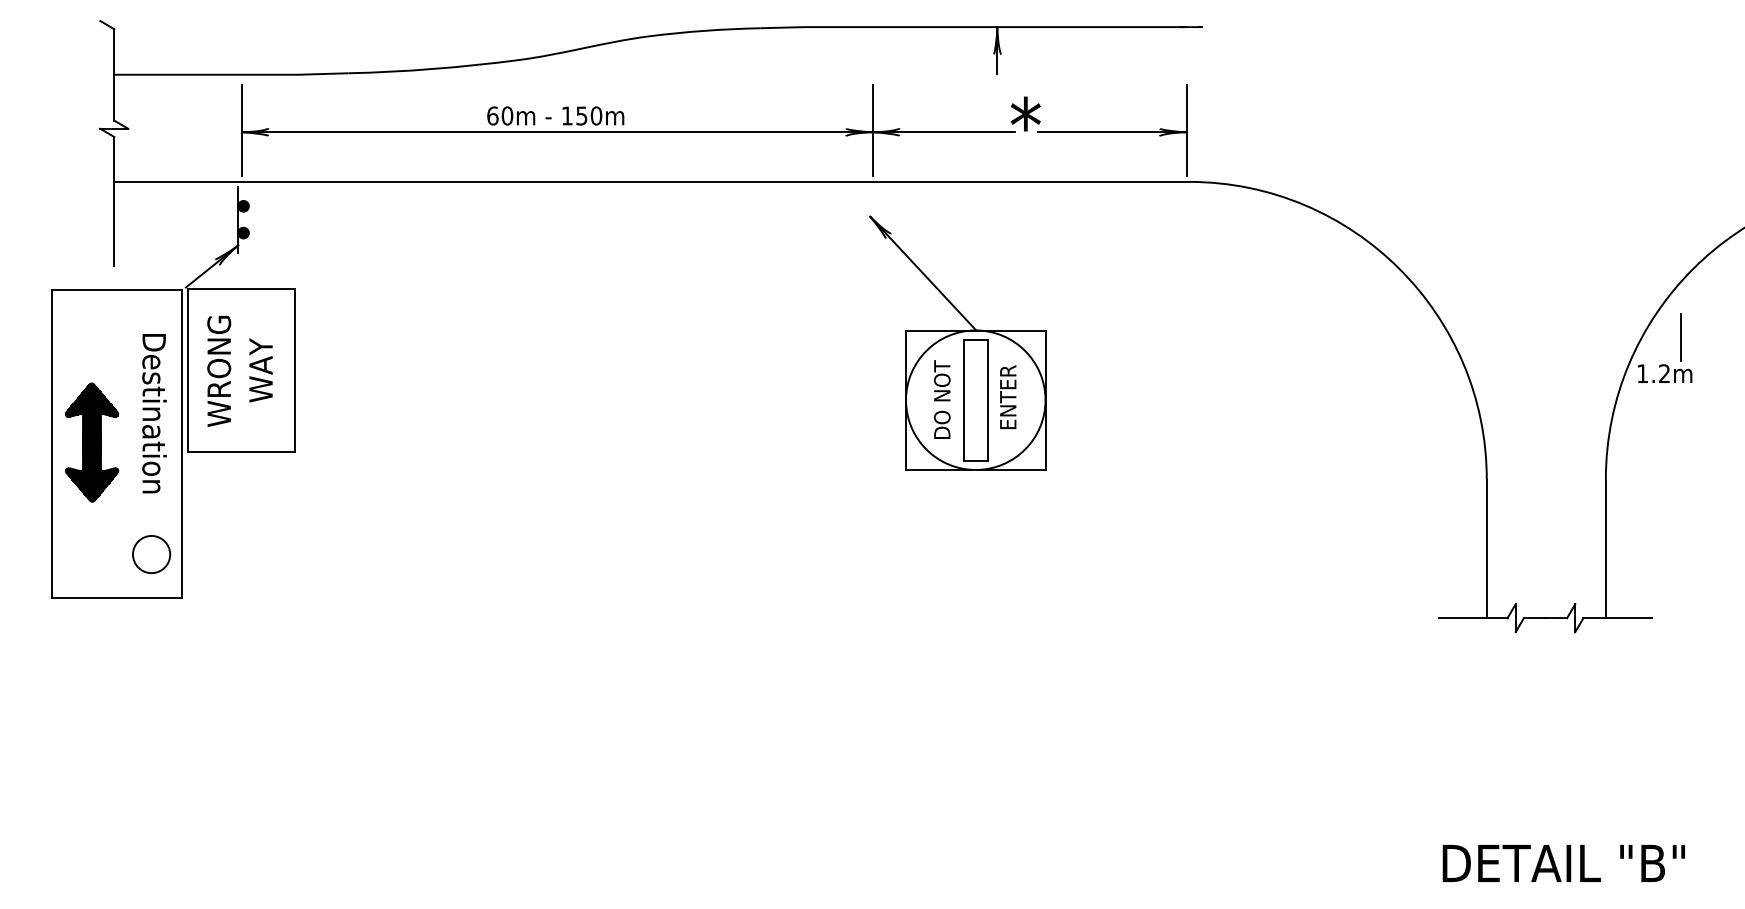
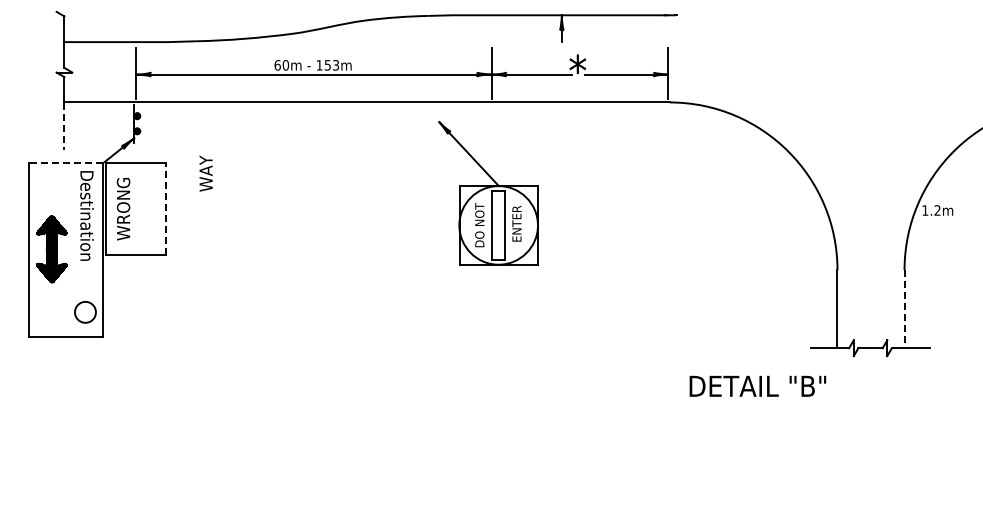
text: (595, 116) -> (335, 65), 150m -> 153m
line: (114, 224) -> (64, 126), solid -> dashed
line: (117, 290) -> (66, 163), solid -> dashed
line: (1682, 336) -> (947, 189), removed
part: (957, 343) -> (488, 193), moved
text: (259, 370) -> (205, 173), moved
line: (295, 370) -> (166, 208), solid -> dashed
text: (153, 412) -> (86, 215), moved
line: (1605, 547) -> (904, 308), solid -> dashed
text: (1563, 861) -> (757, 385), moved

